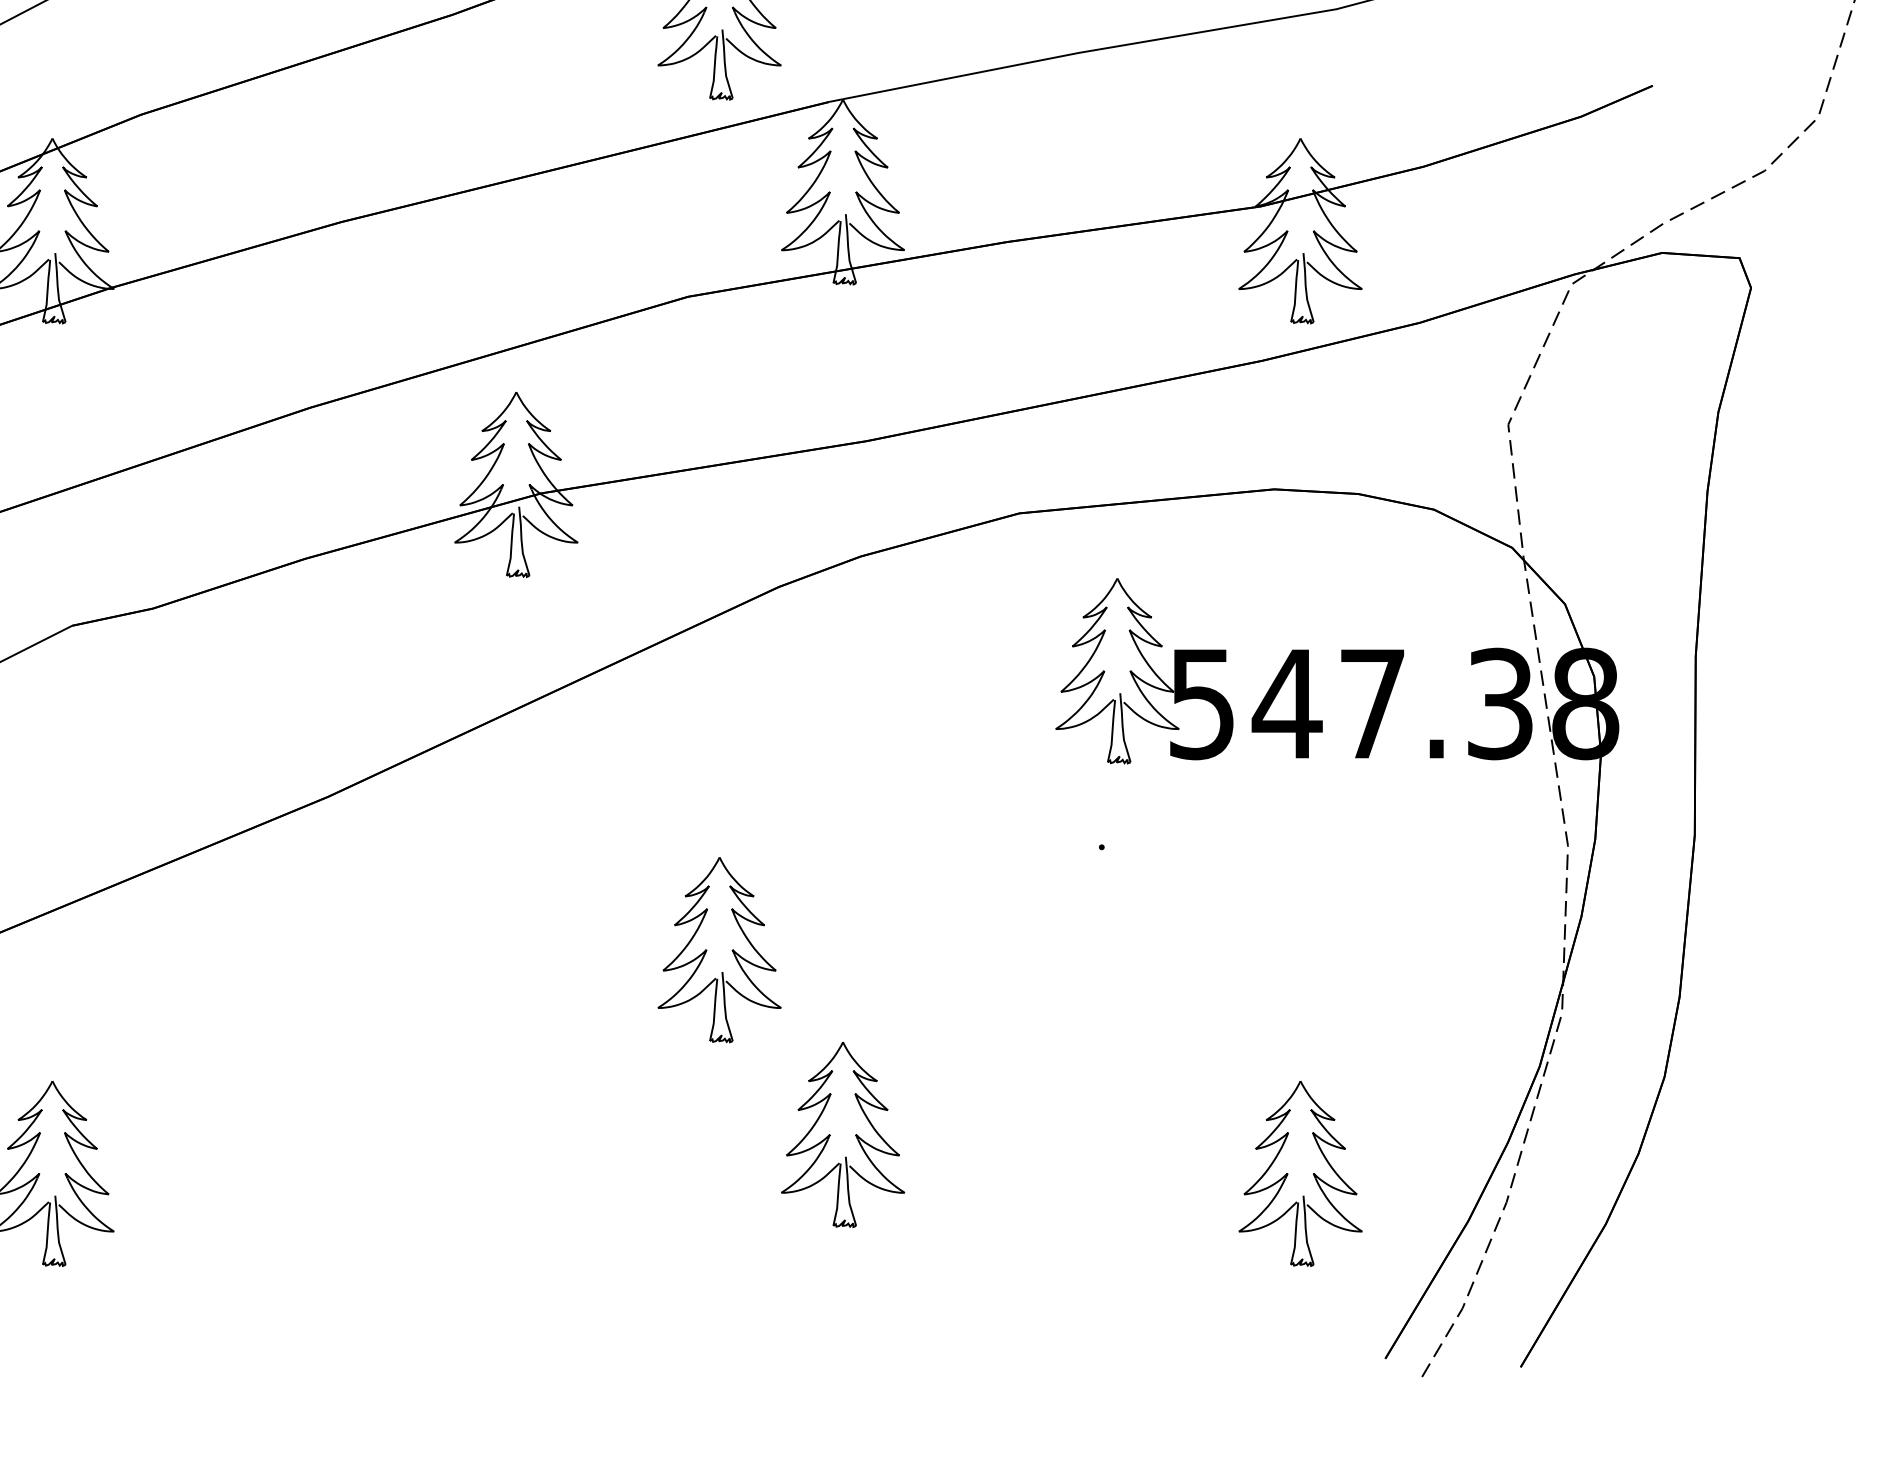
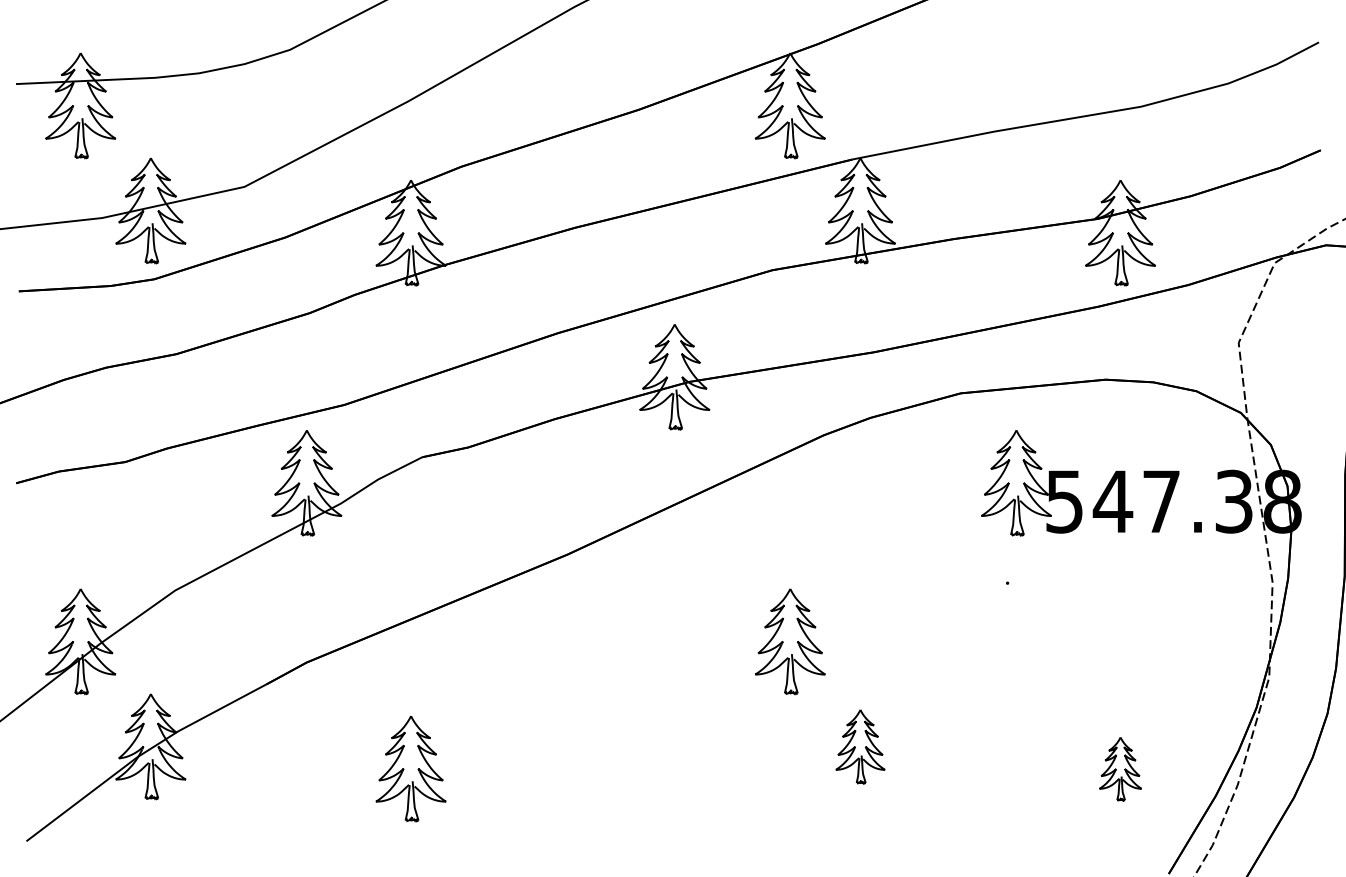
part: (843, 1134) -> (860, 746), size x0.7
part: (1300, 1175) -> (1120, 769), size x0.6

